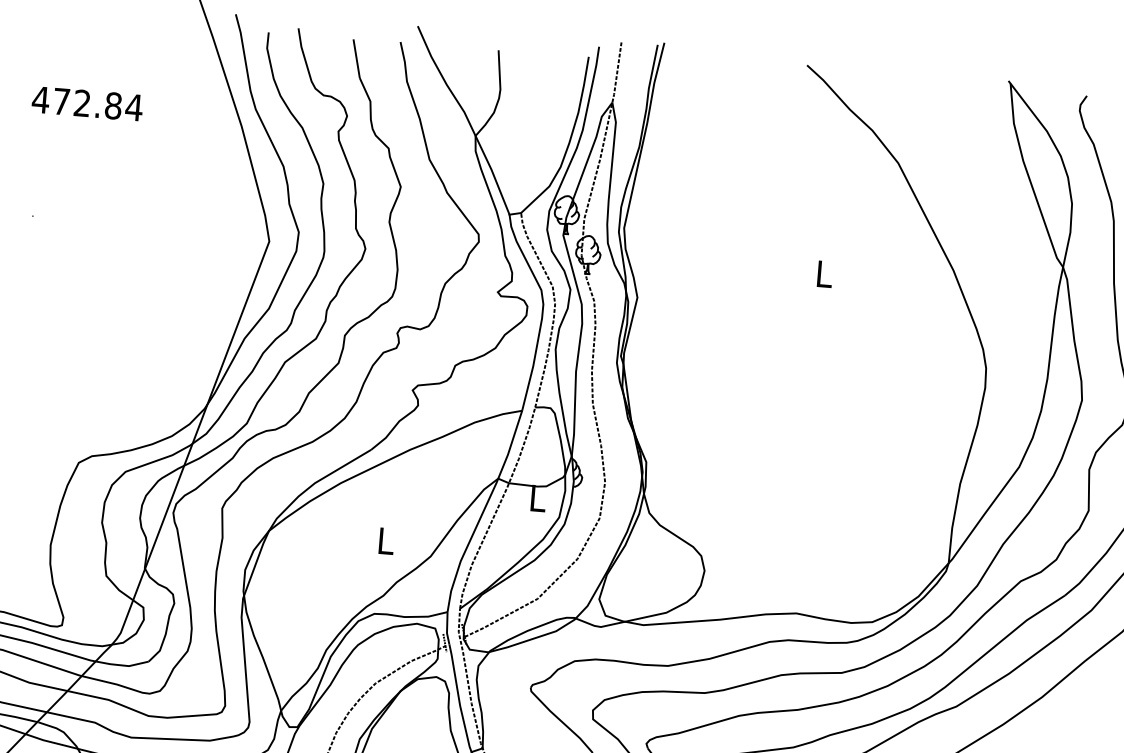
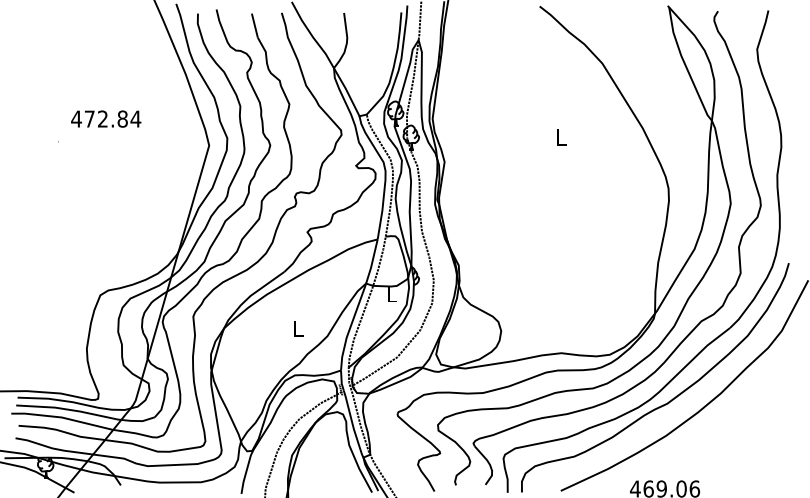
text: (88, 102) -> (106, 118), moved

